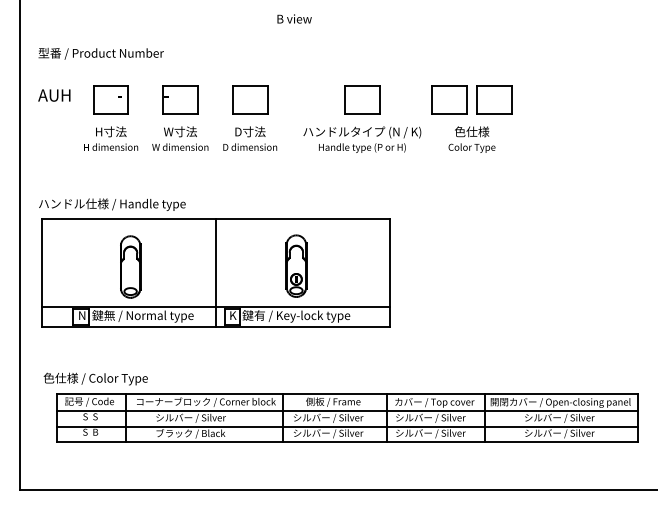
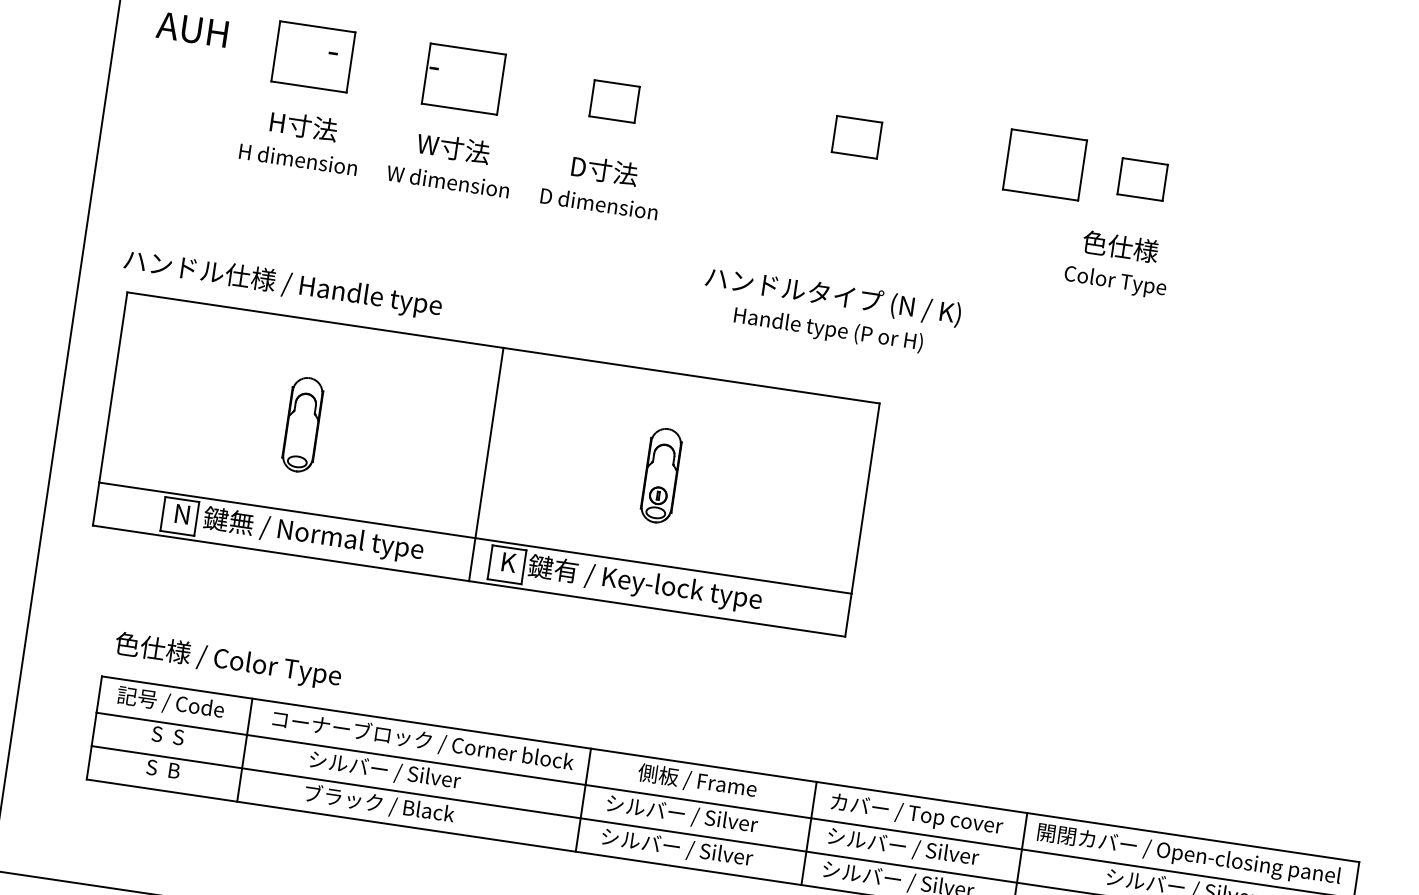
part: (250, 99) -> (615, 100), size x0.6
part: (362, 99) -> (857, 136), size x0.6
part: (494, 99) -> (1142, 178), size x0.6
text: (362, 139) -> (831, 311), moved
text: (471, 139) -> (1116, 263), moved
part: (296, 265) -> (661, 474), size x0.7
part: (130, 266) -> (302, 423), size x0.7
text: (95, 378) -> (227, 659), moved

